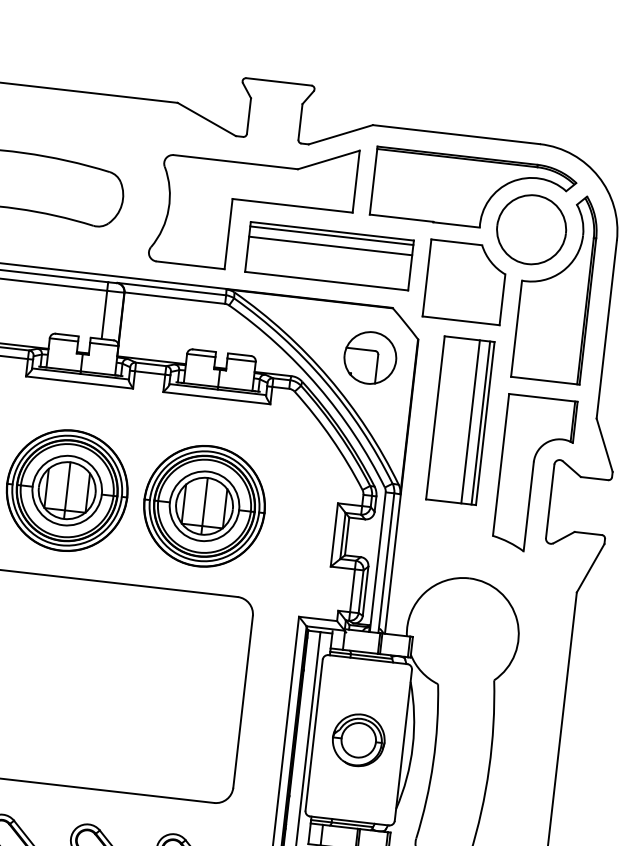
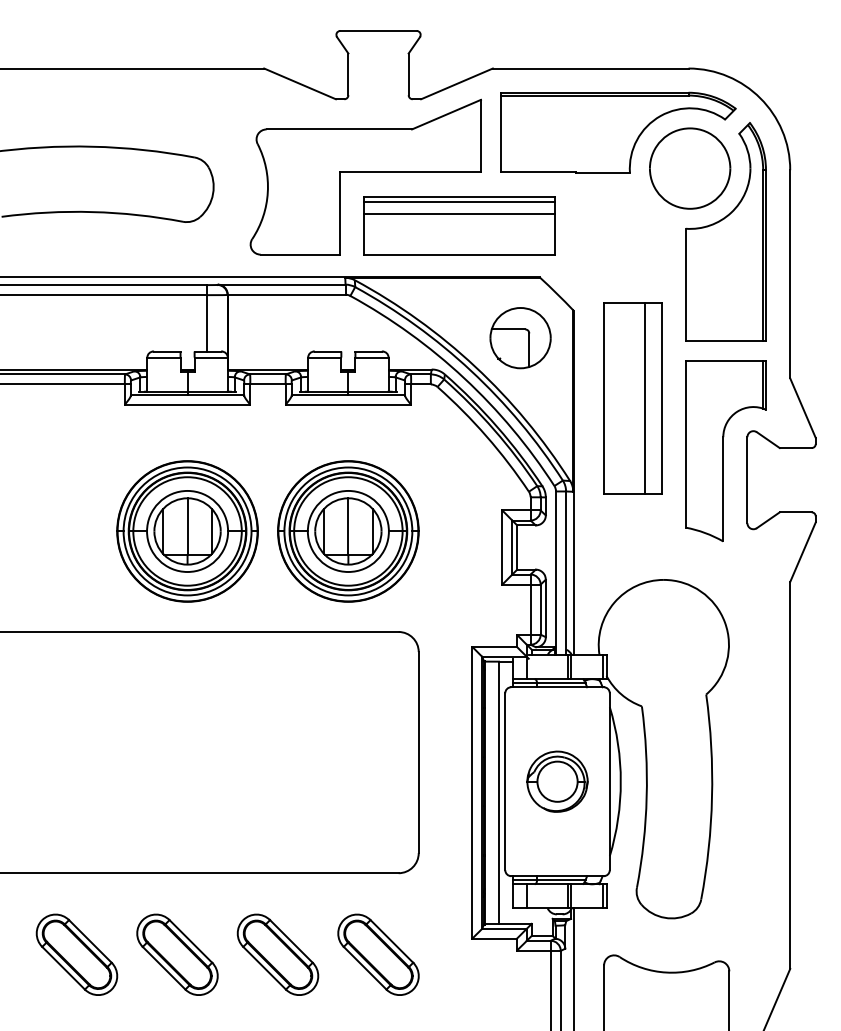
part: (465, 281) -> (620, 237), removed
line: (480, 422) -> (656, 398), removed

